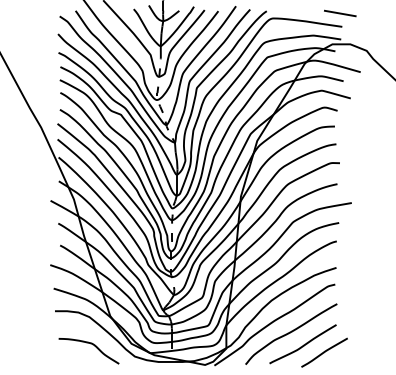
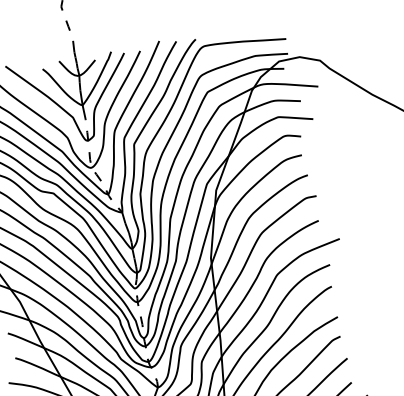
line: (340, 13) -> (280, 24), removed

